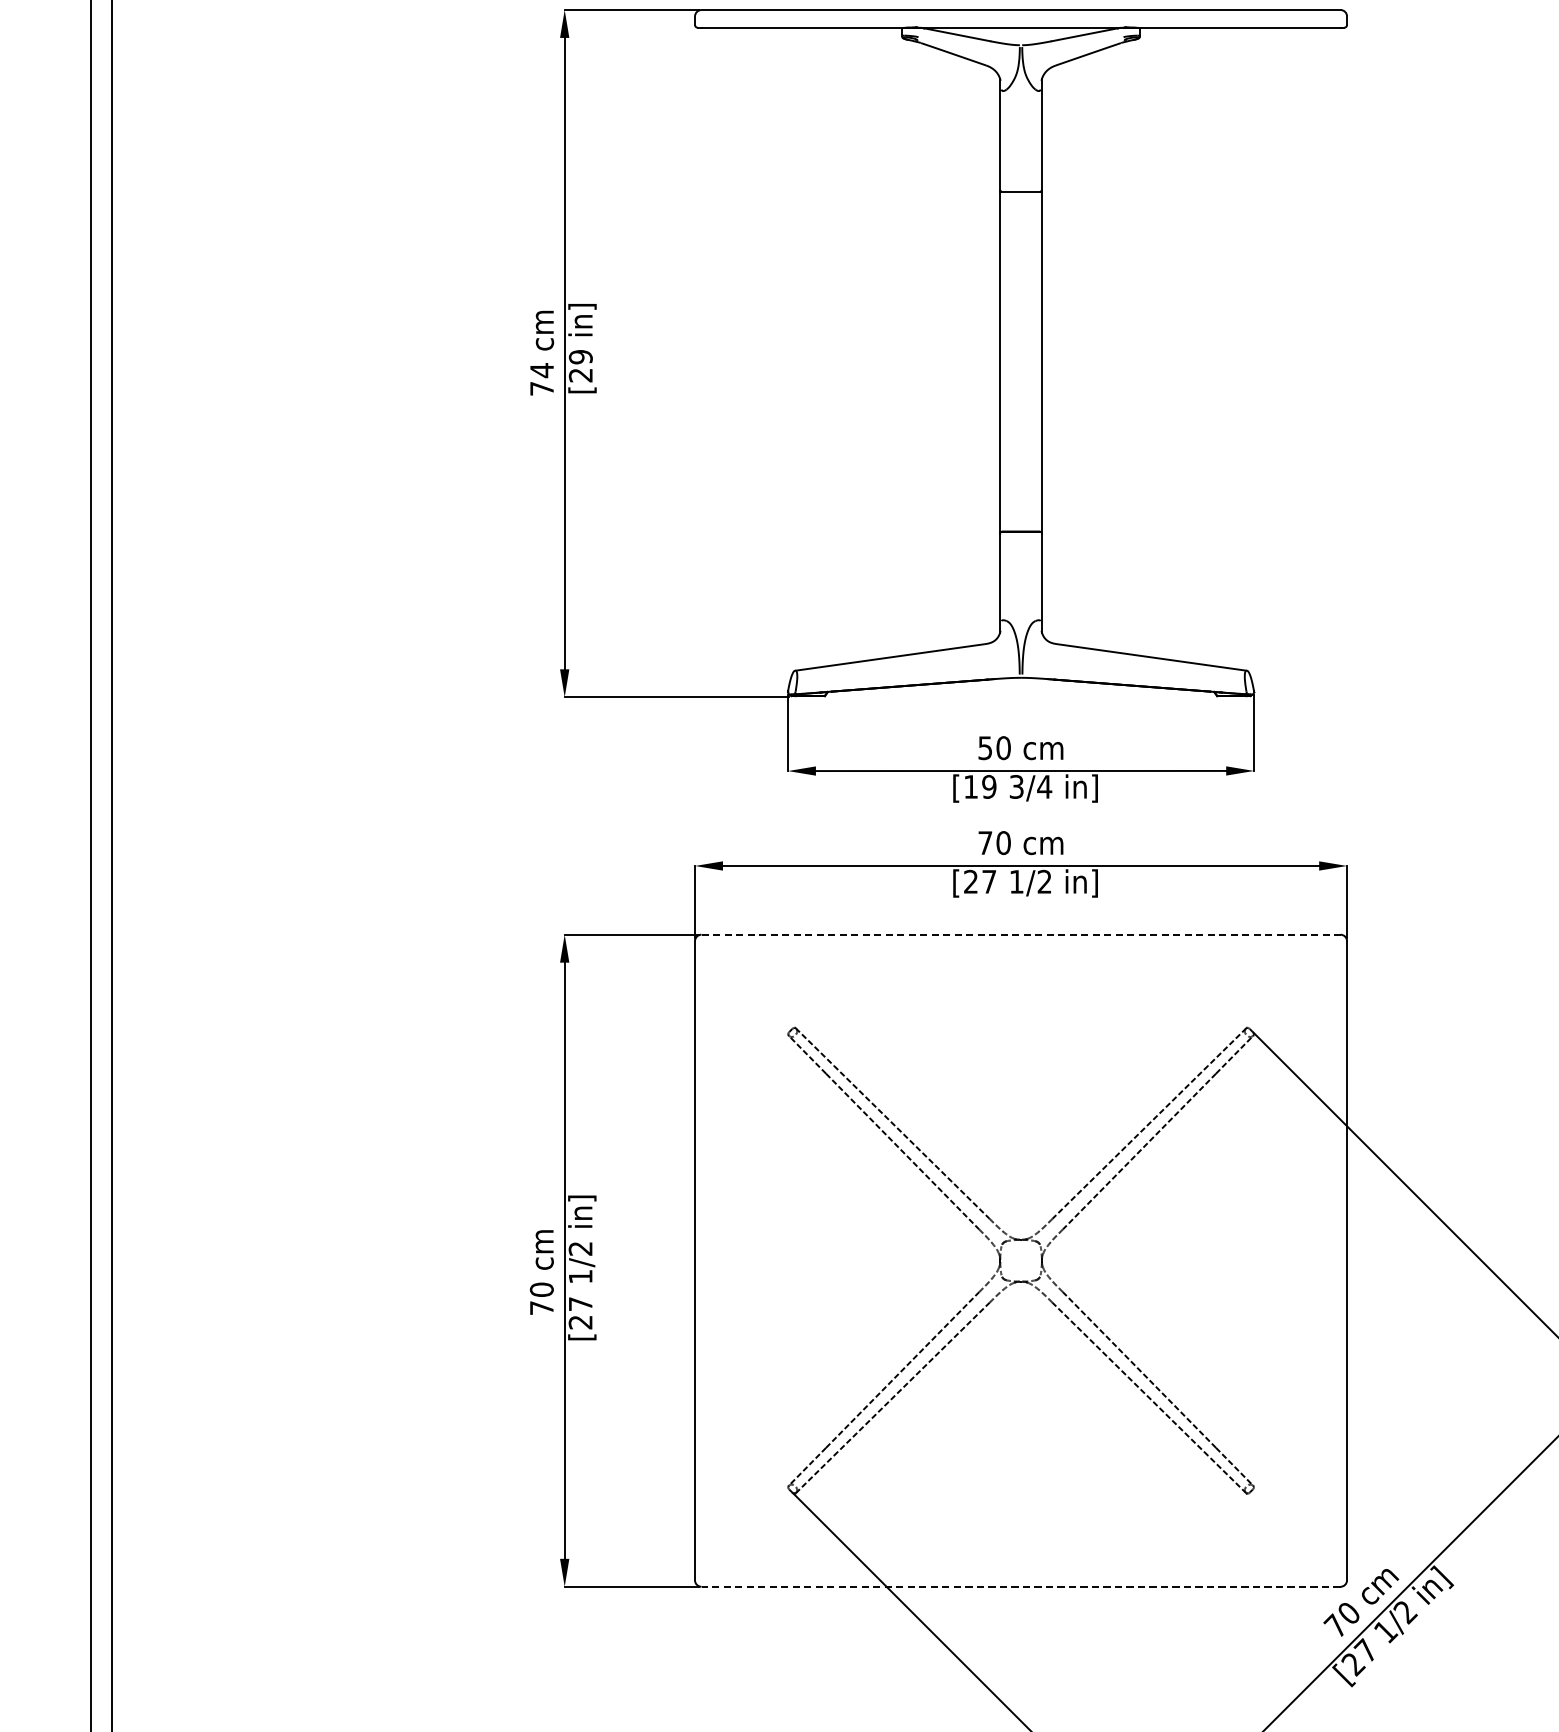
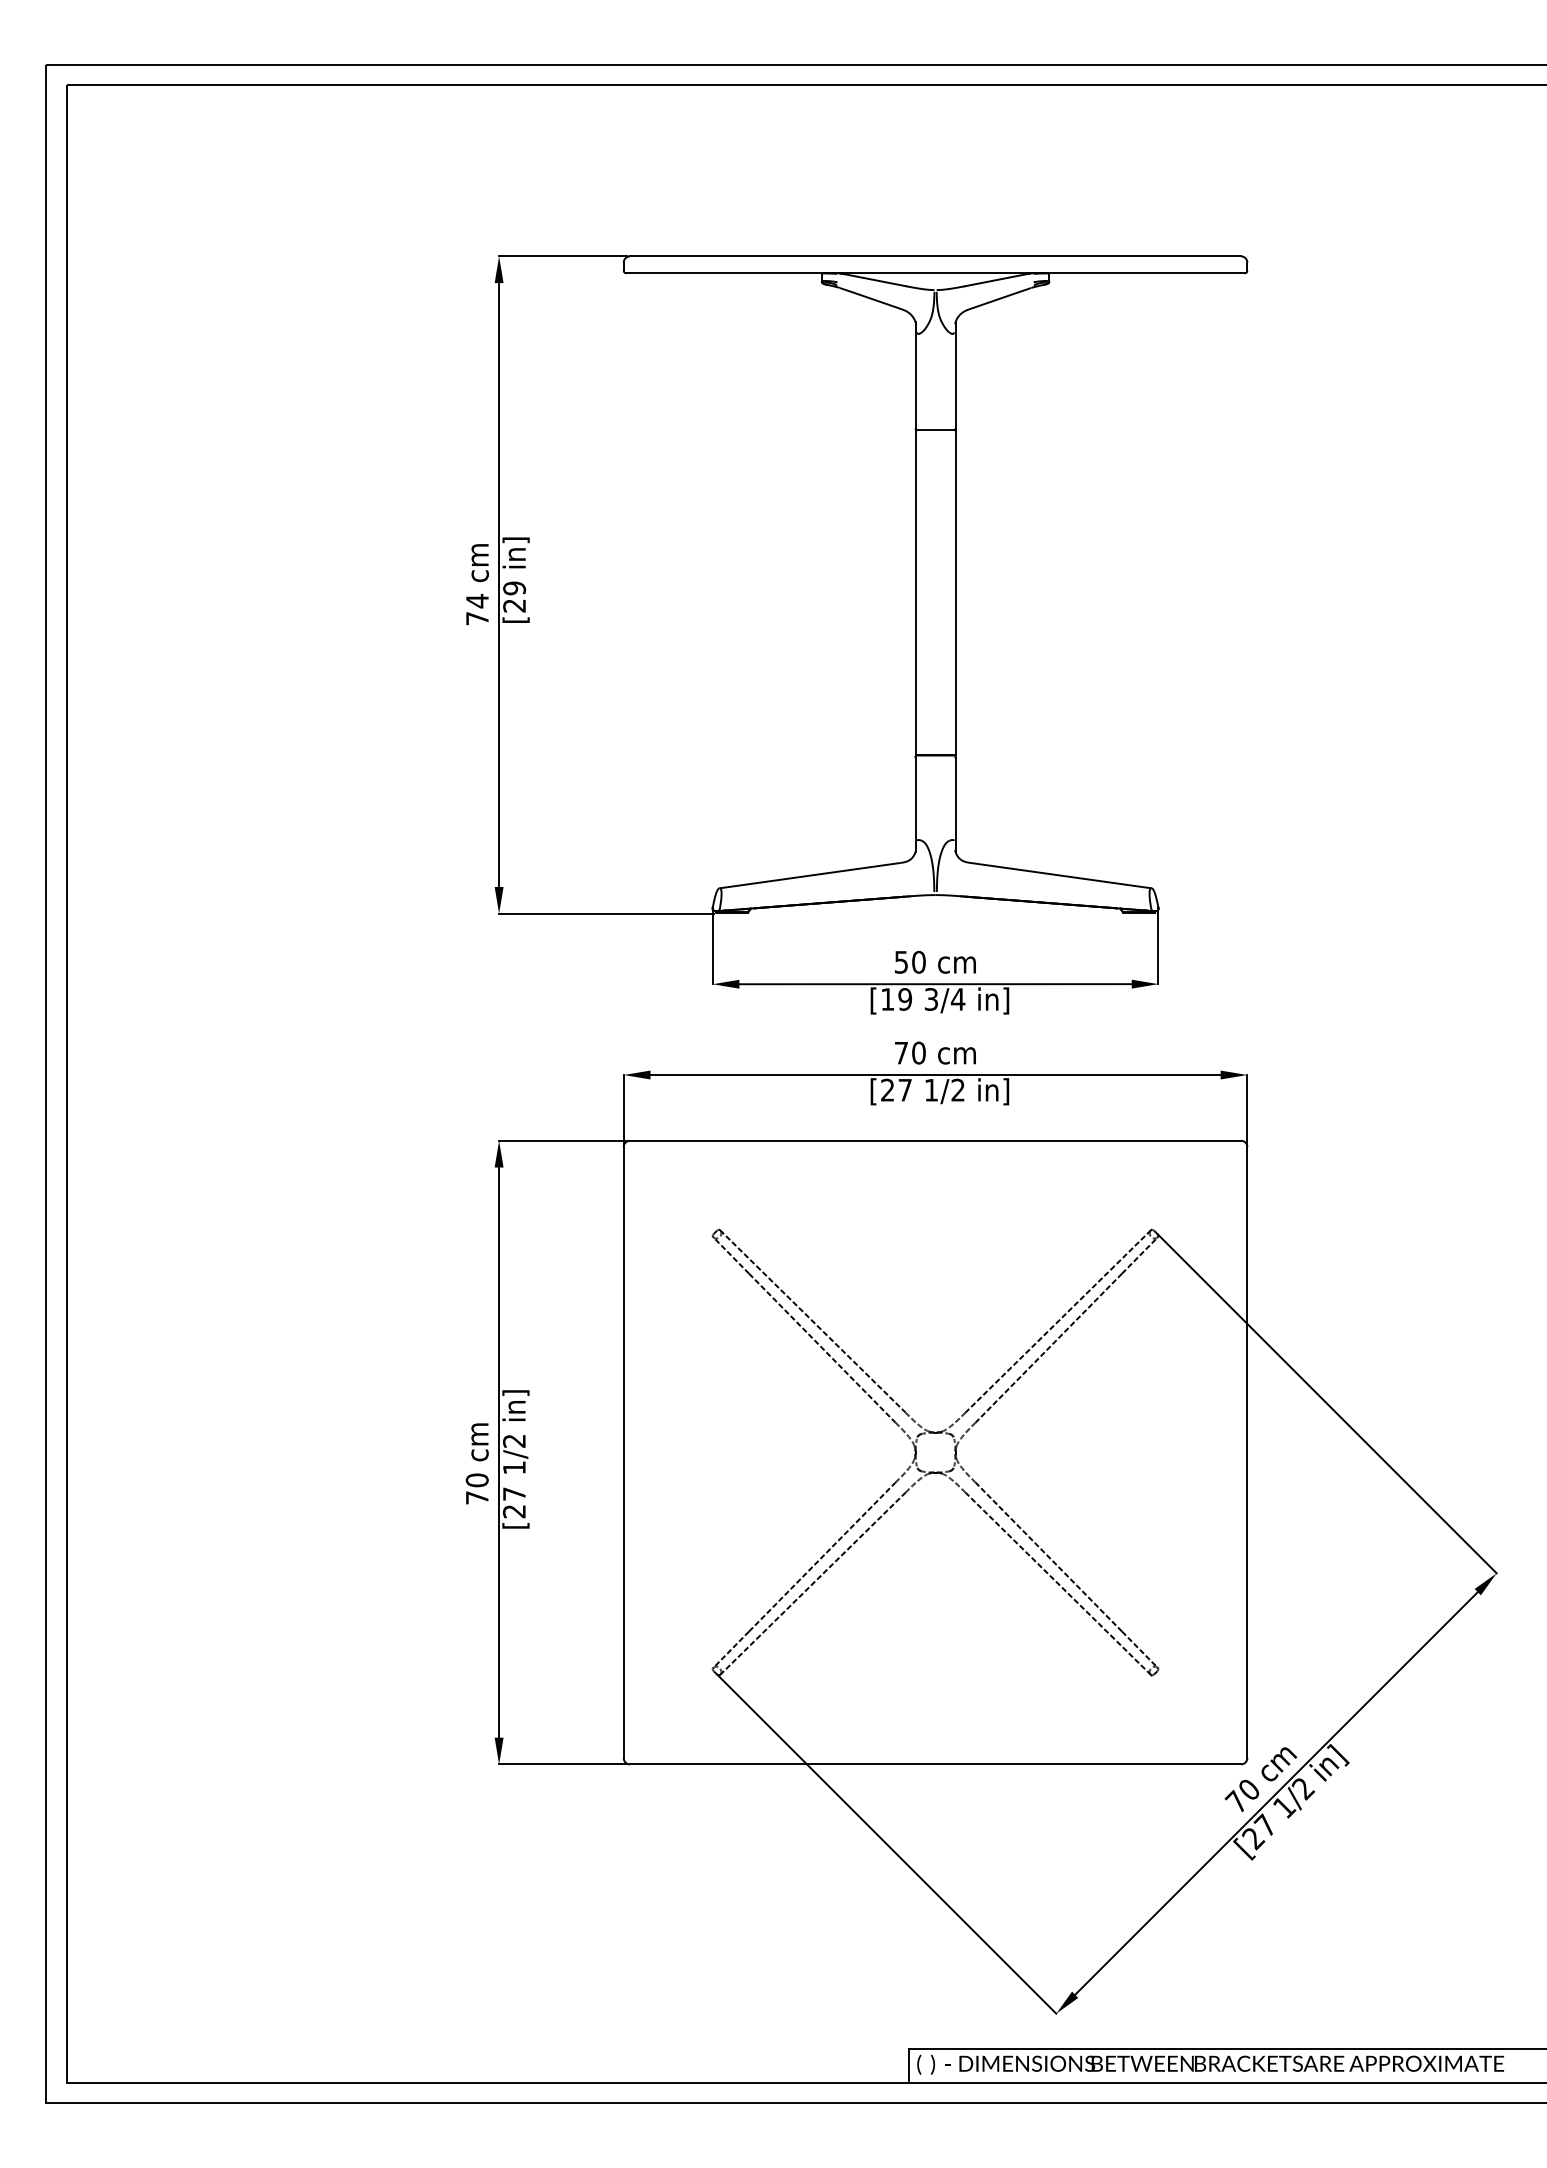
line: (1020, 934) -> (935, 1140), dashed -> solid
line: (1020, 1586) -> (935, 1764), dashed -> solid

